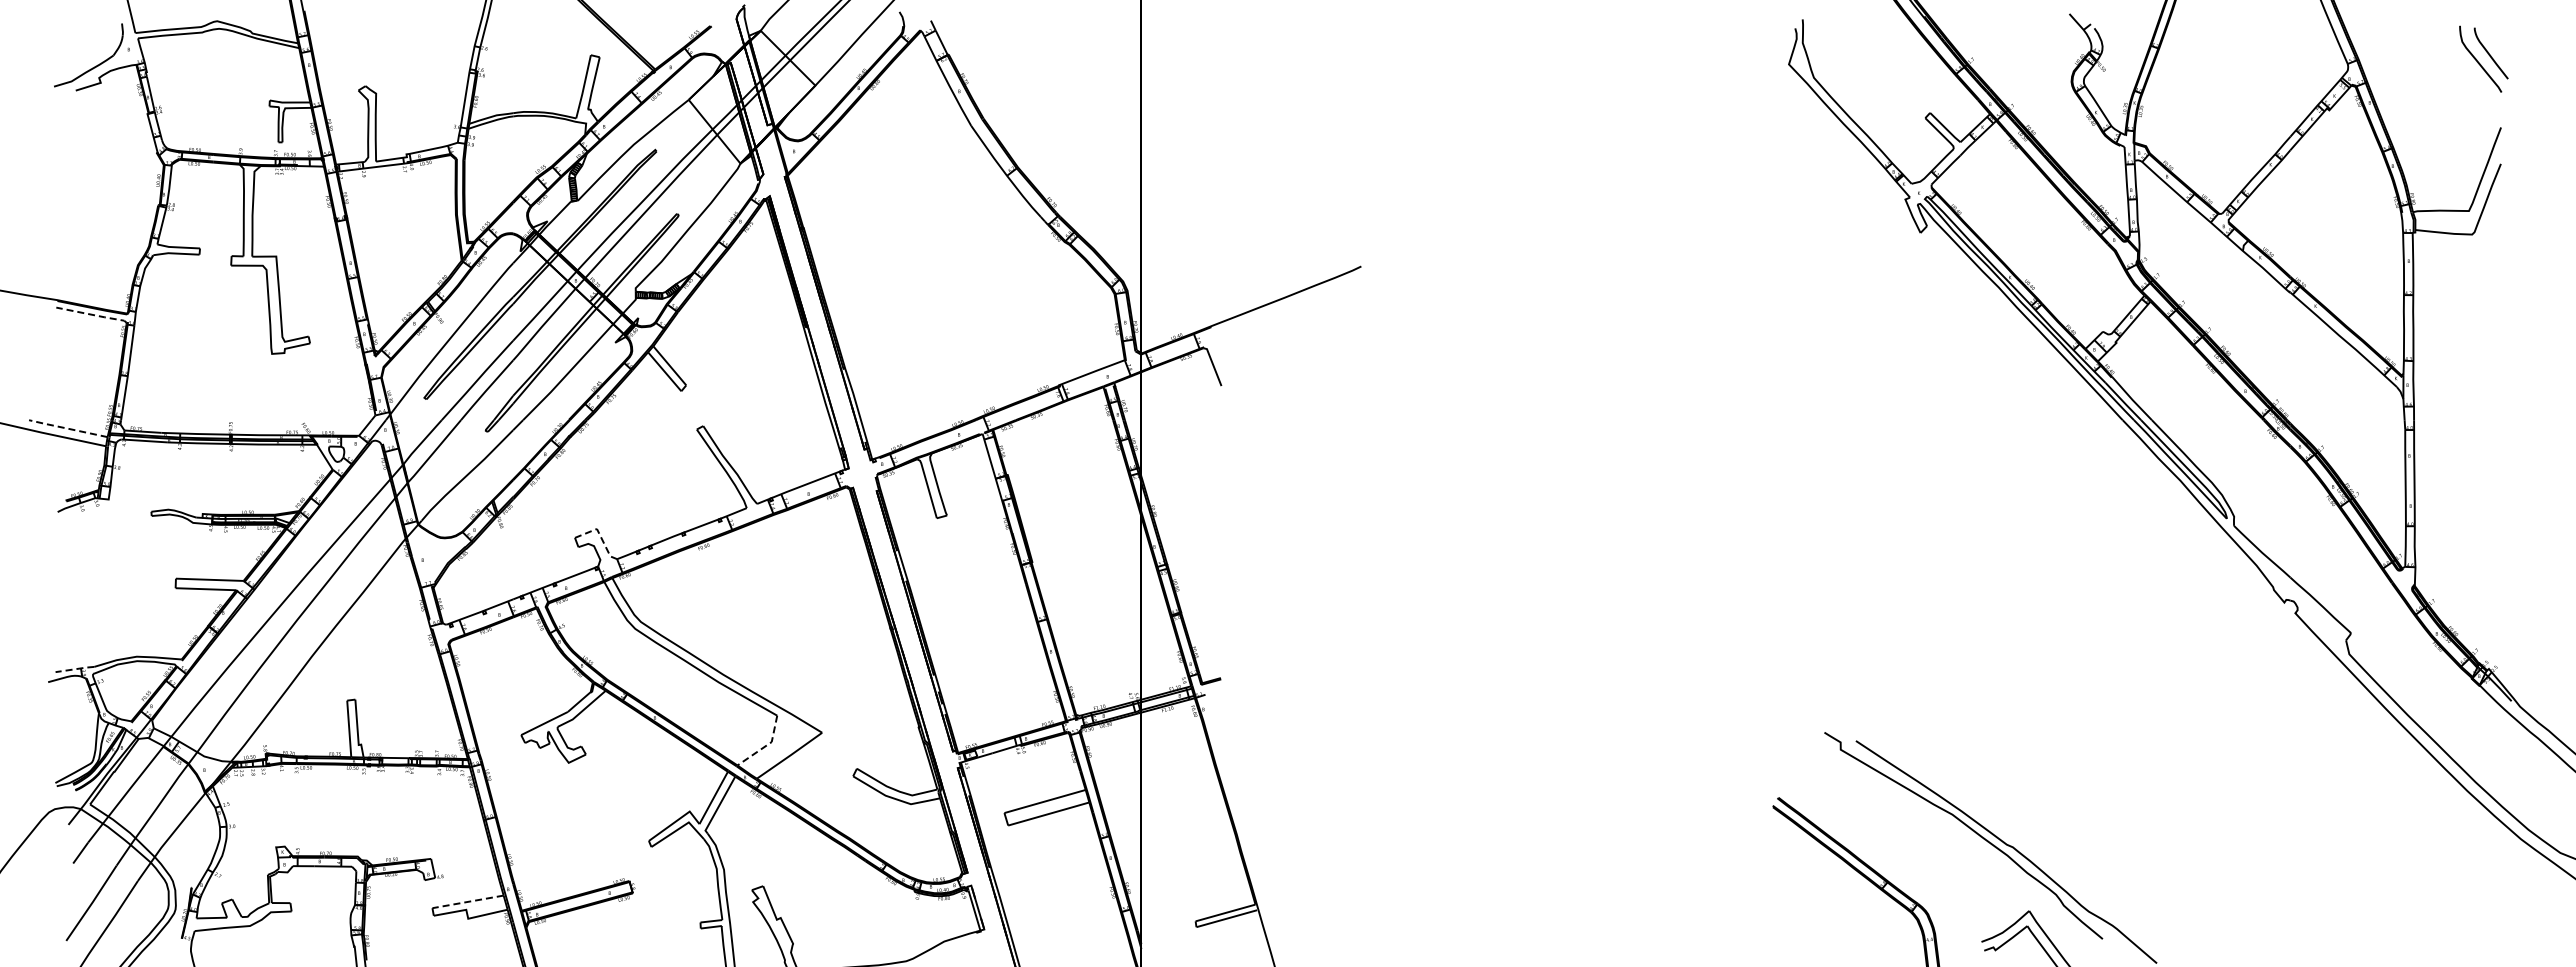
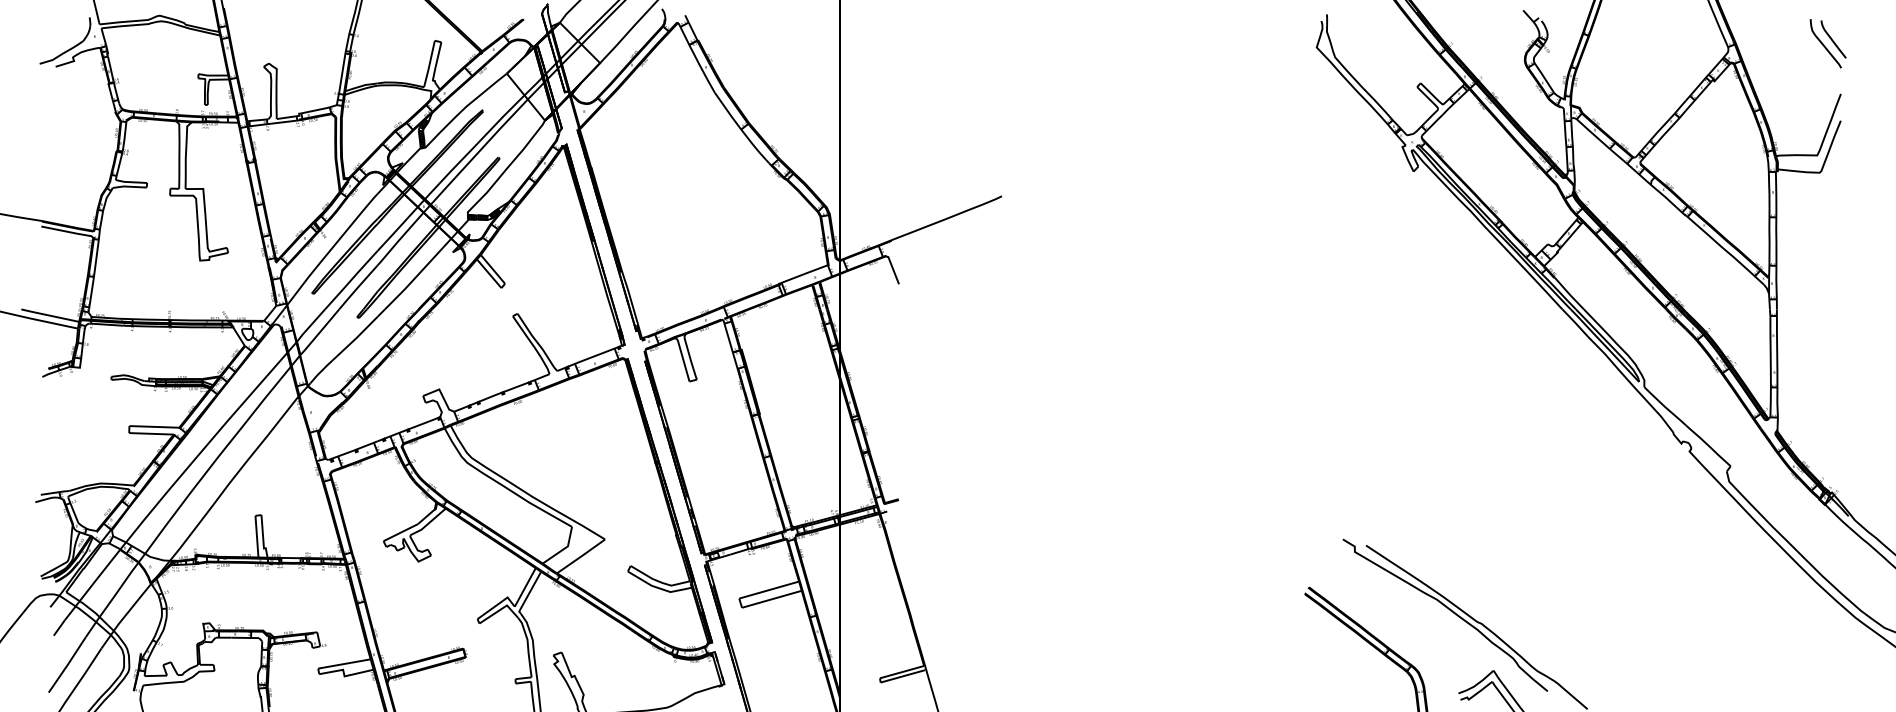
line: (93, 315) -> (68, 232), dashed -> solid
line: (67, 428) -> (49, 315), dashed -> solid
line: (600, 536) -> (441, 395), dashed -> solid
line: (74, 669) -> (54, 492), dashed -> solid
line: (766, 745) -> (564, 548), dashed -> solid
line: (467, 901) -> (344, 663), dashed -> solid

